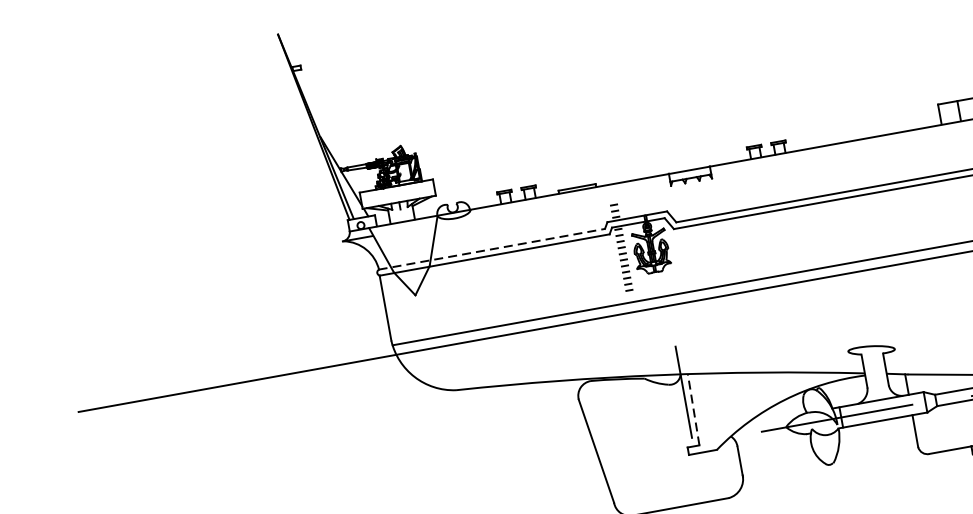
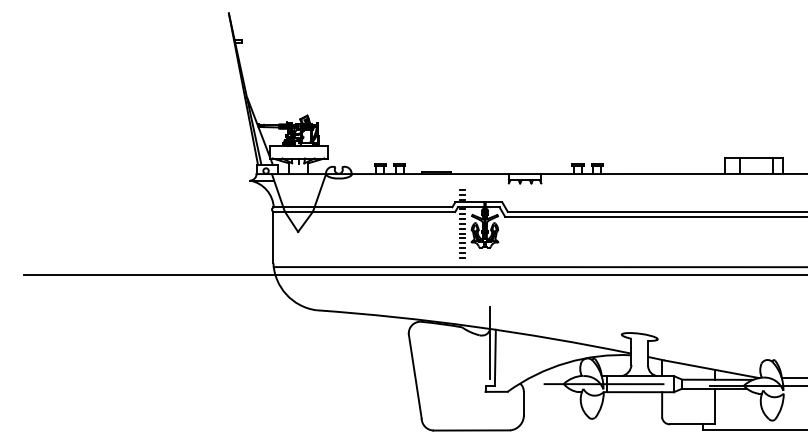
line: (492, 249) -> (363, 207), dashed -> solid
line: (693, 409) -> (495, 357), dashed -> solid

